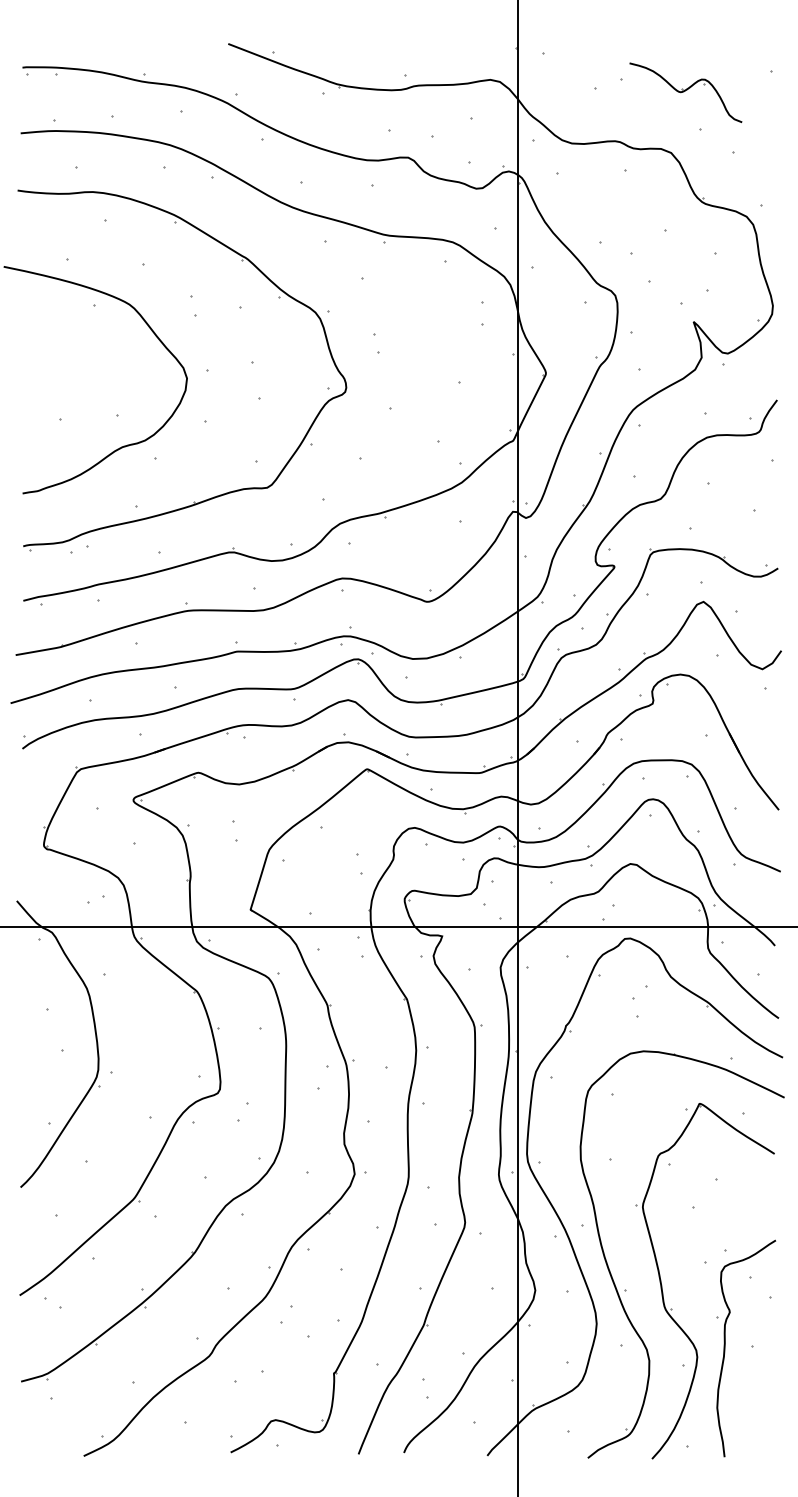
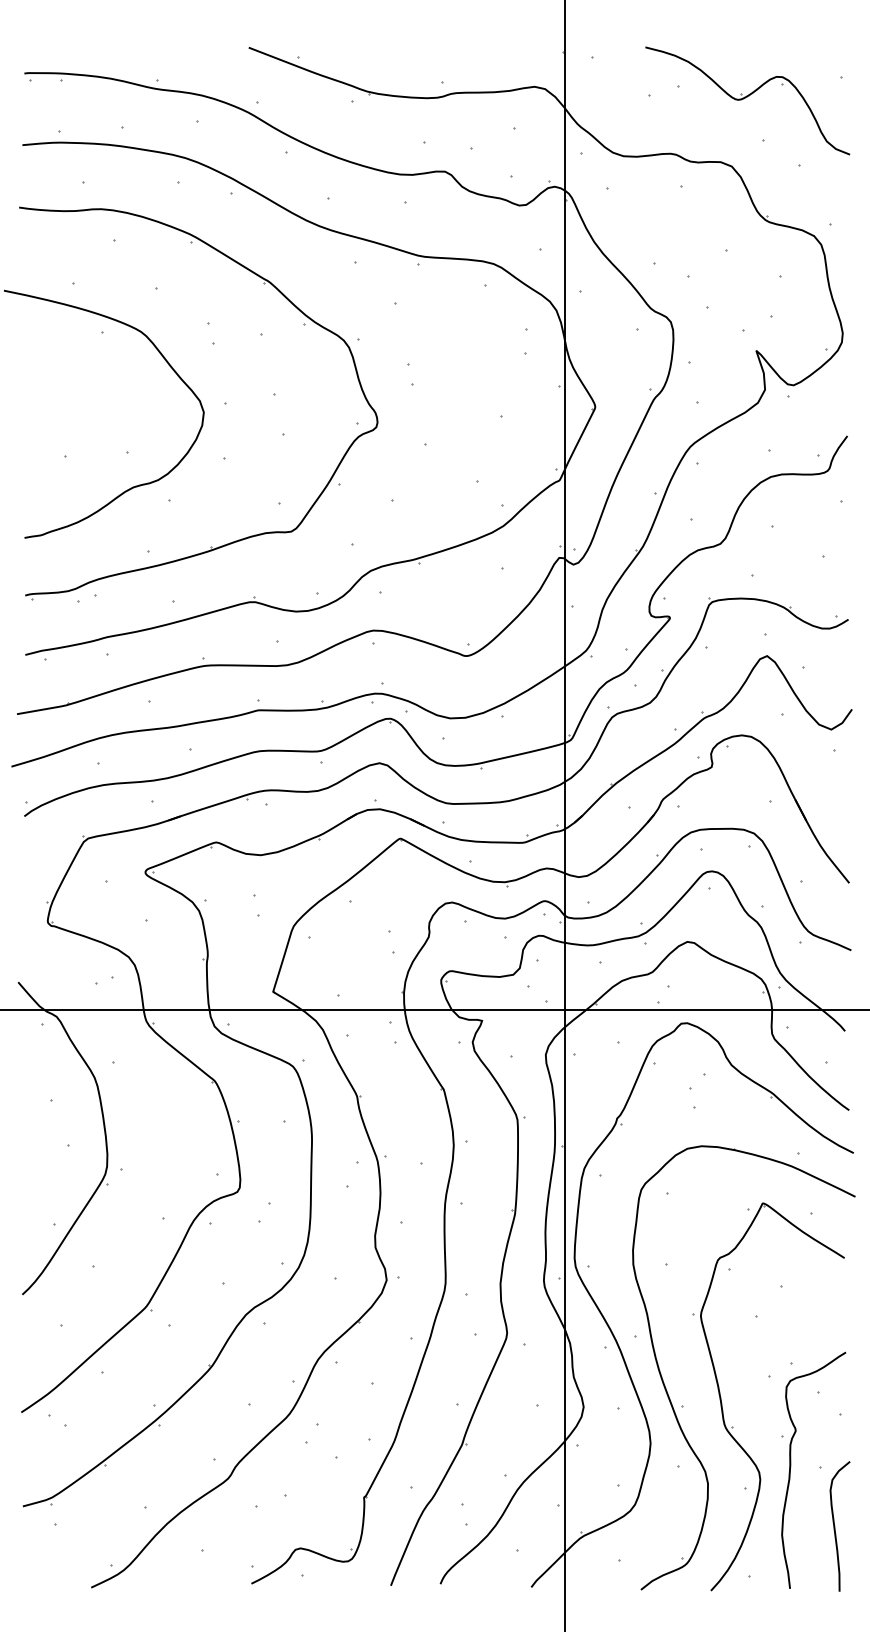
part: (685, 92) -> (747, 100), size x1.67
curve: (766, 1400) -> (835, 1526), added

